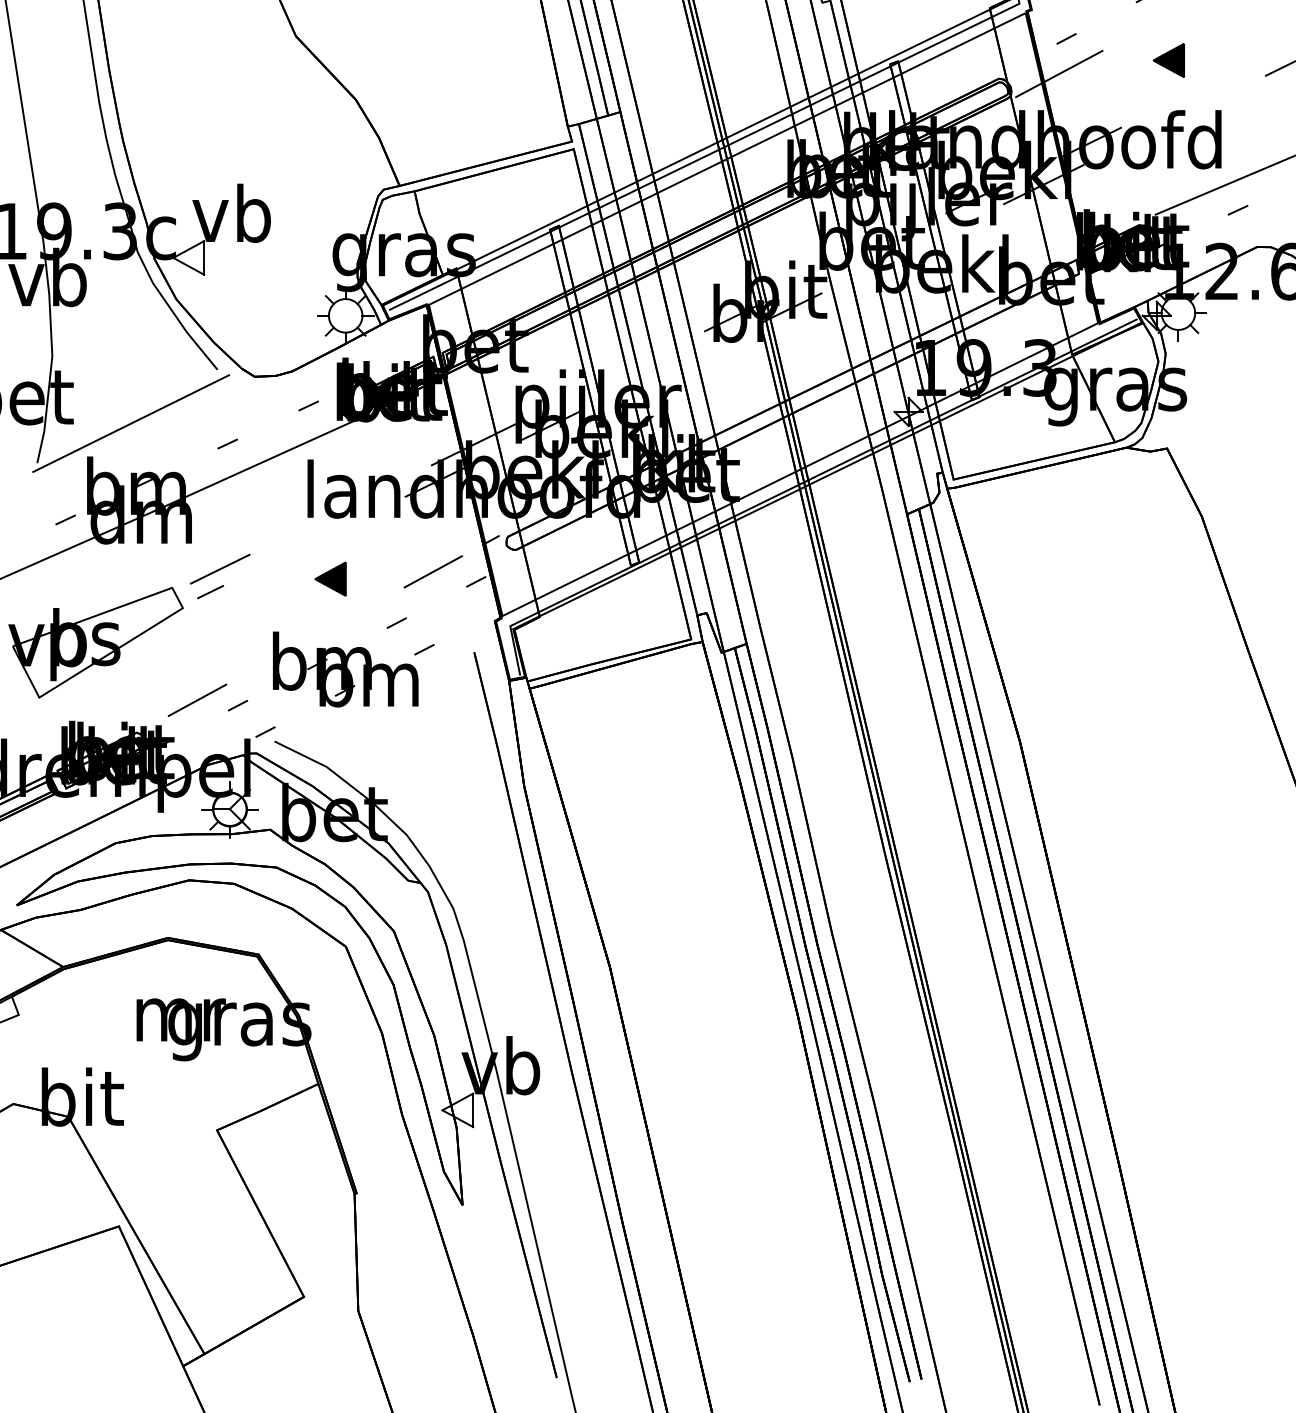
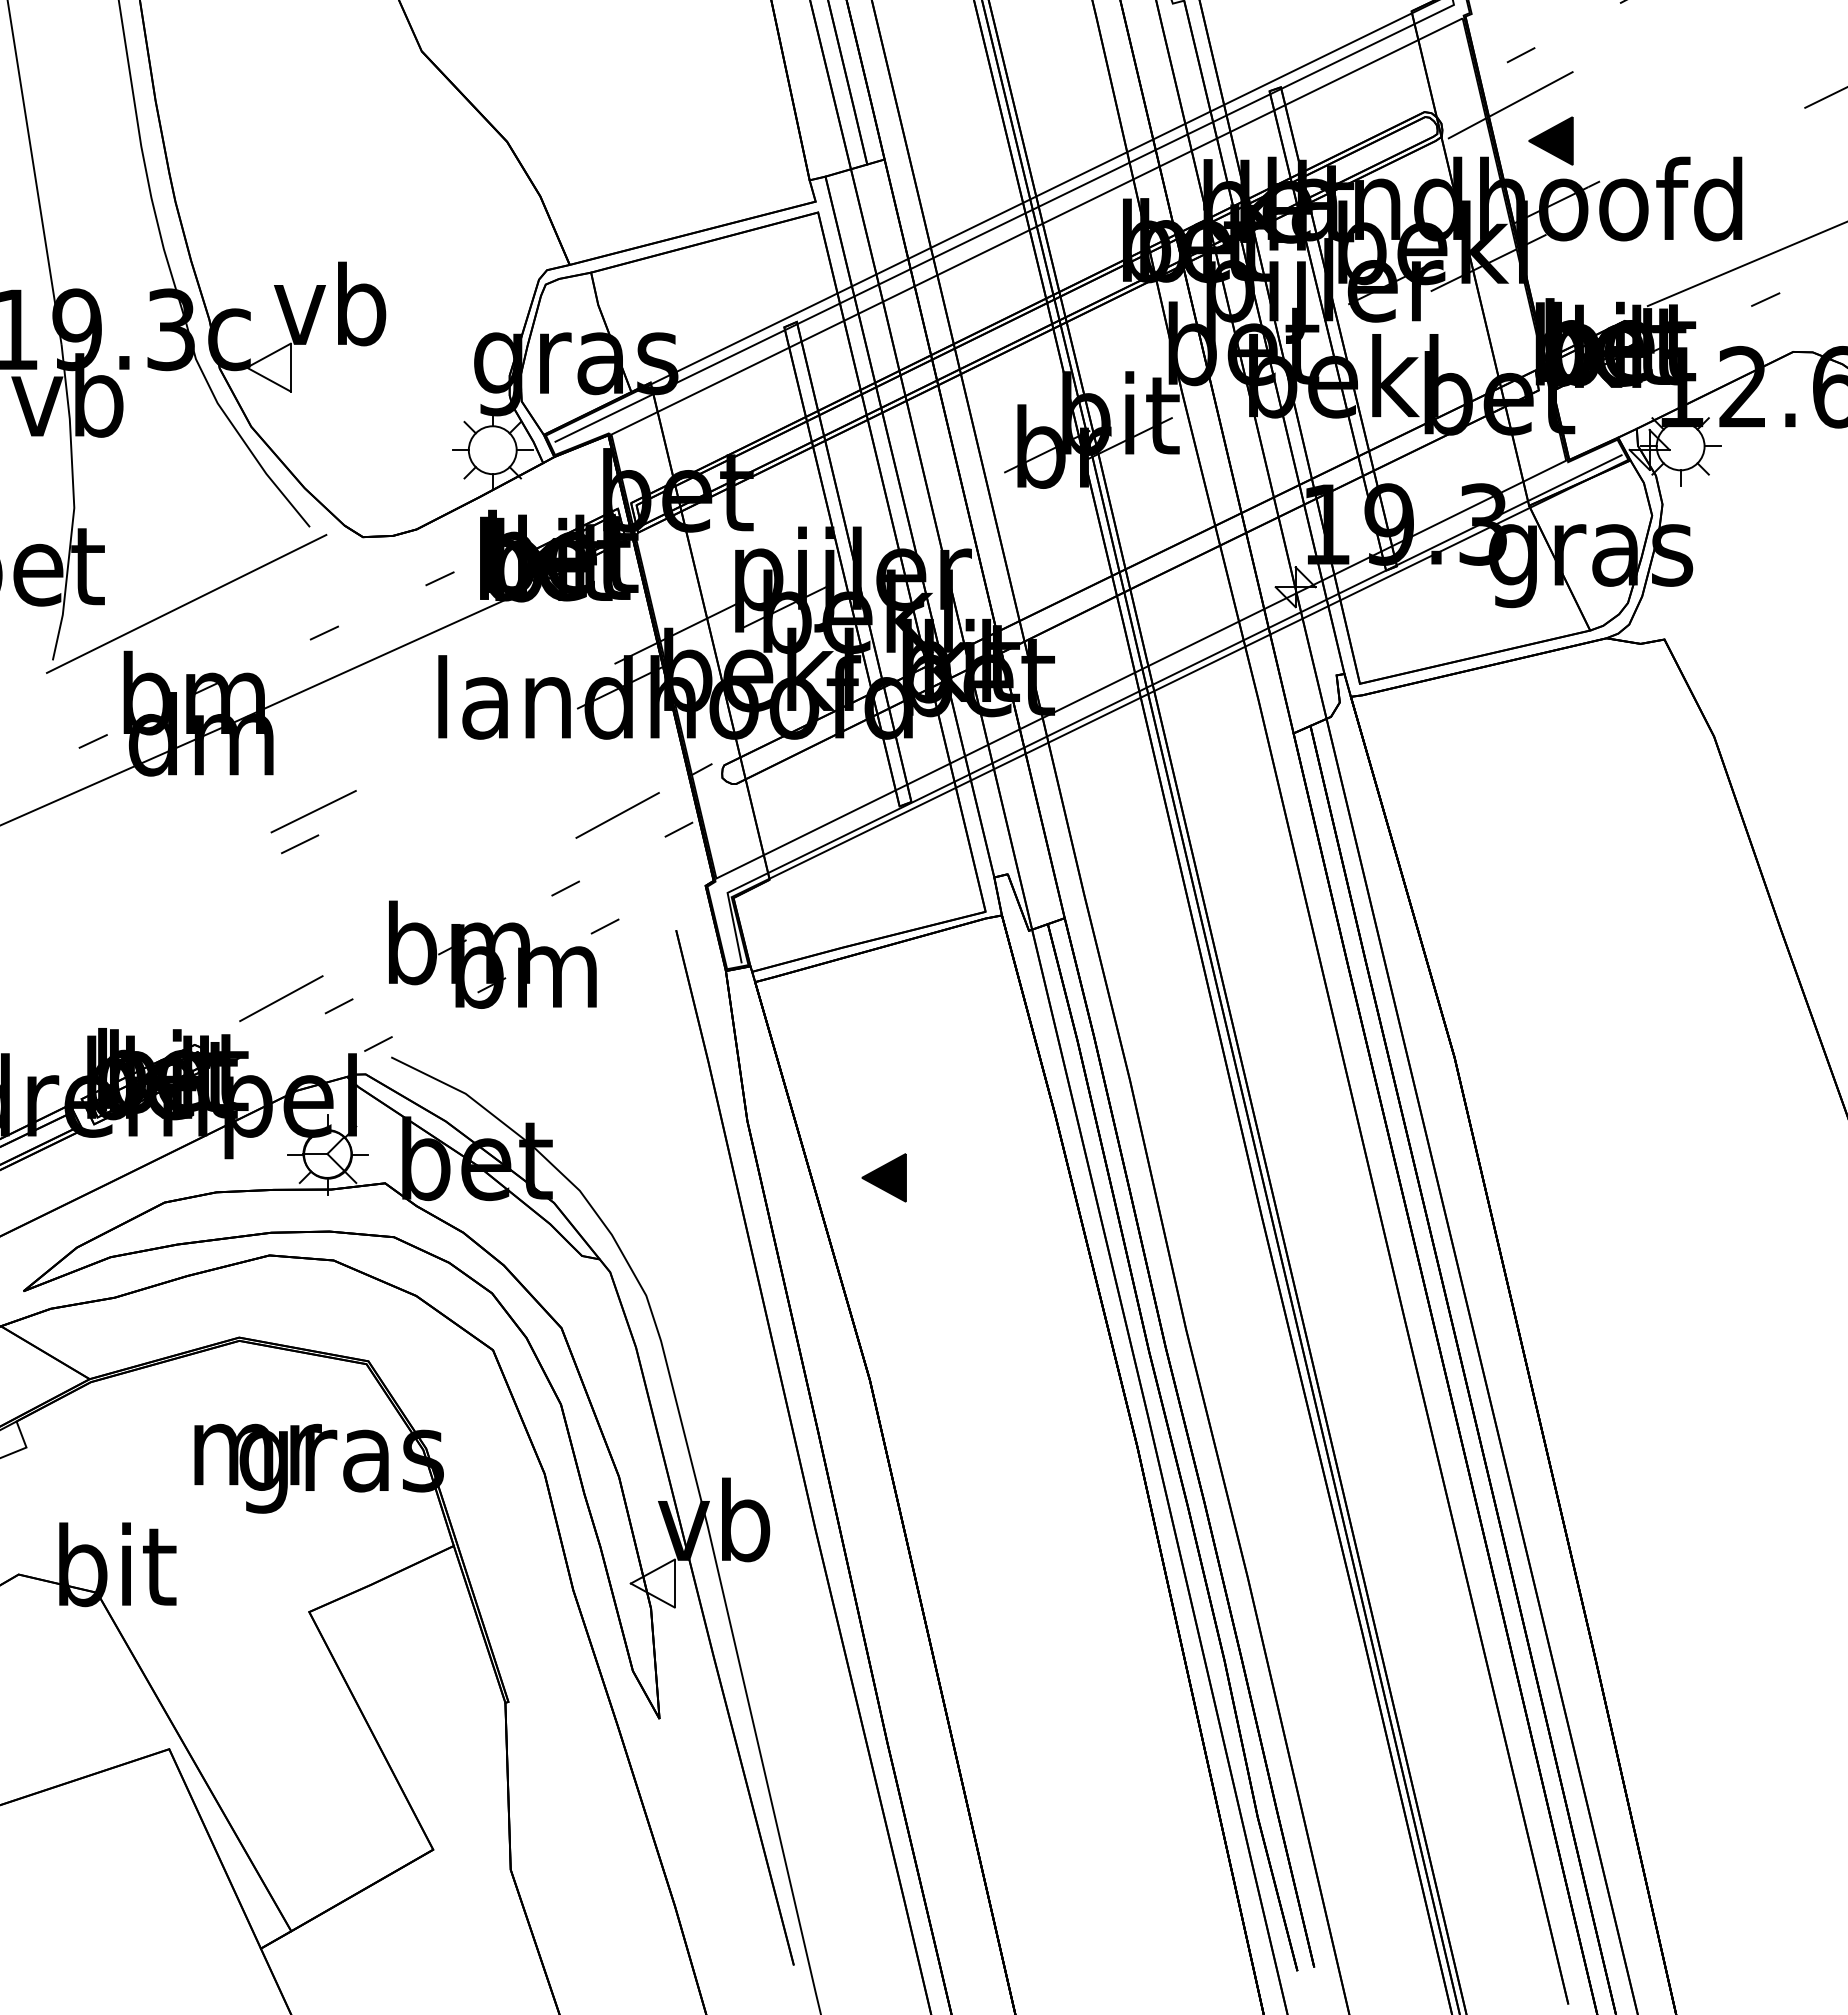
part: (1168, 60) -> (1550, 140), moved
part: (330, 578) -> (883, 1177), moved
part: (95, 642) -> (136, 916), removed

